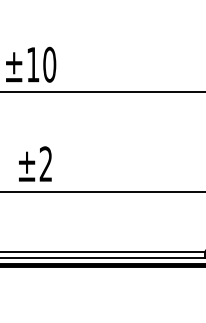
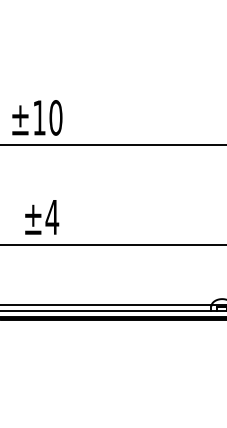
text: (46, 163) -> (52, 216), ±2 -> ±4

